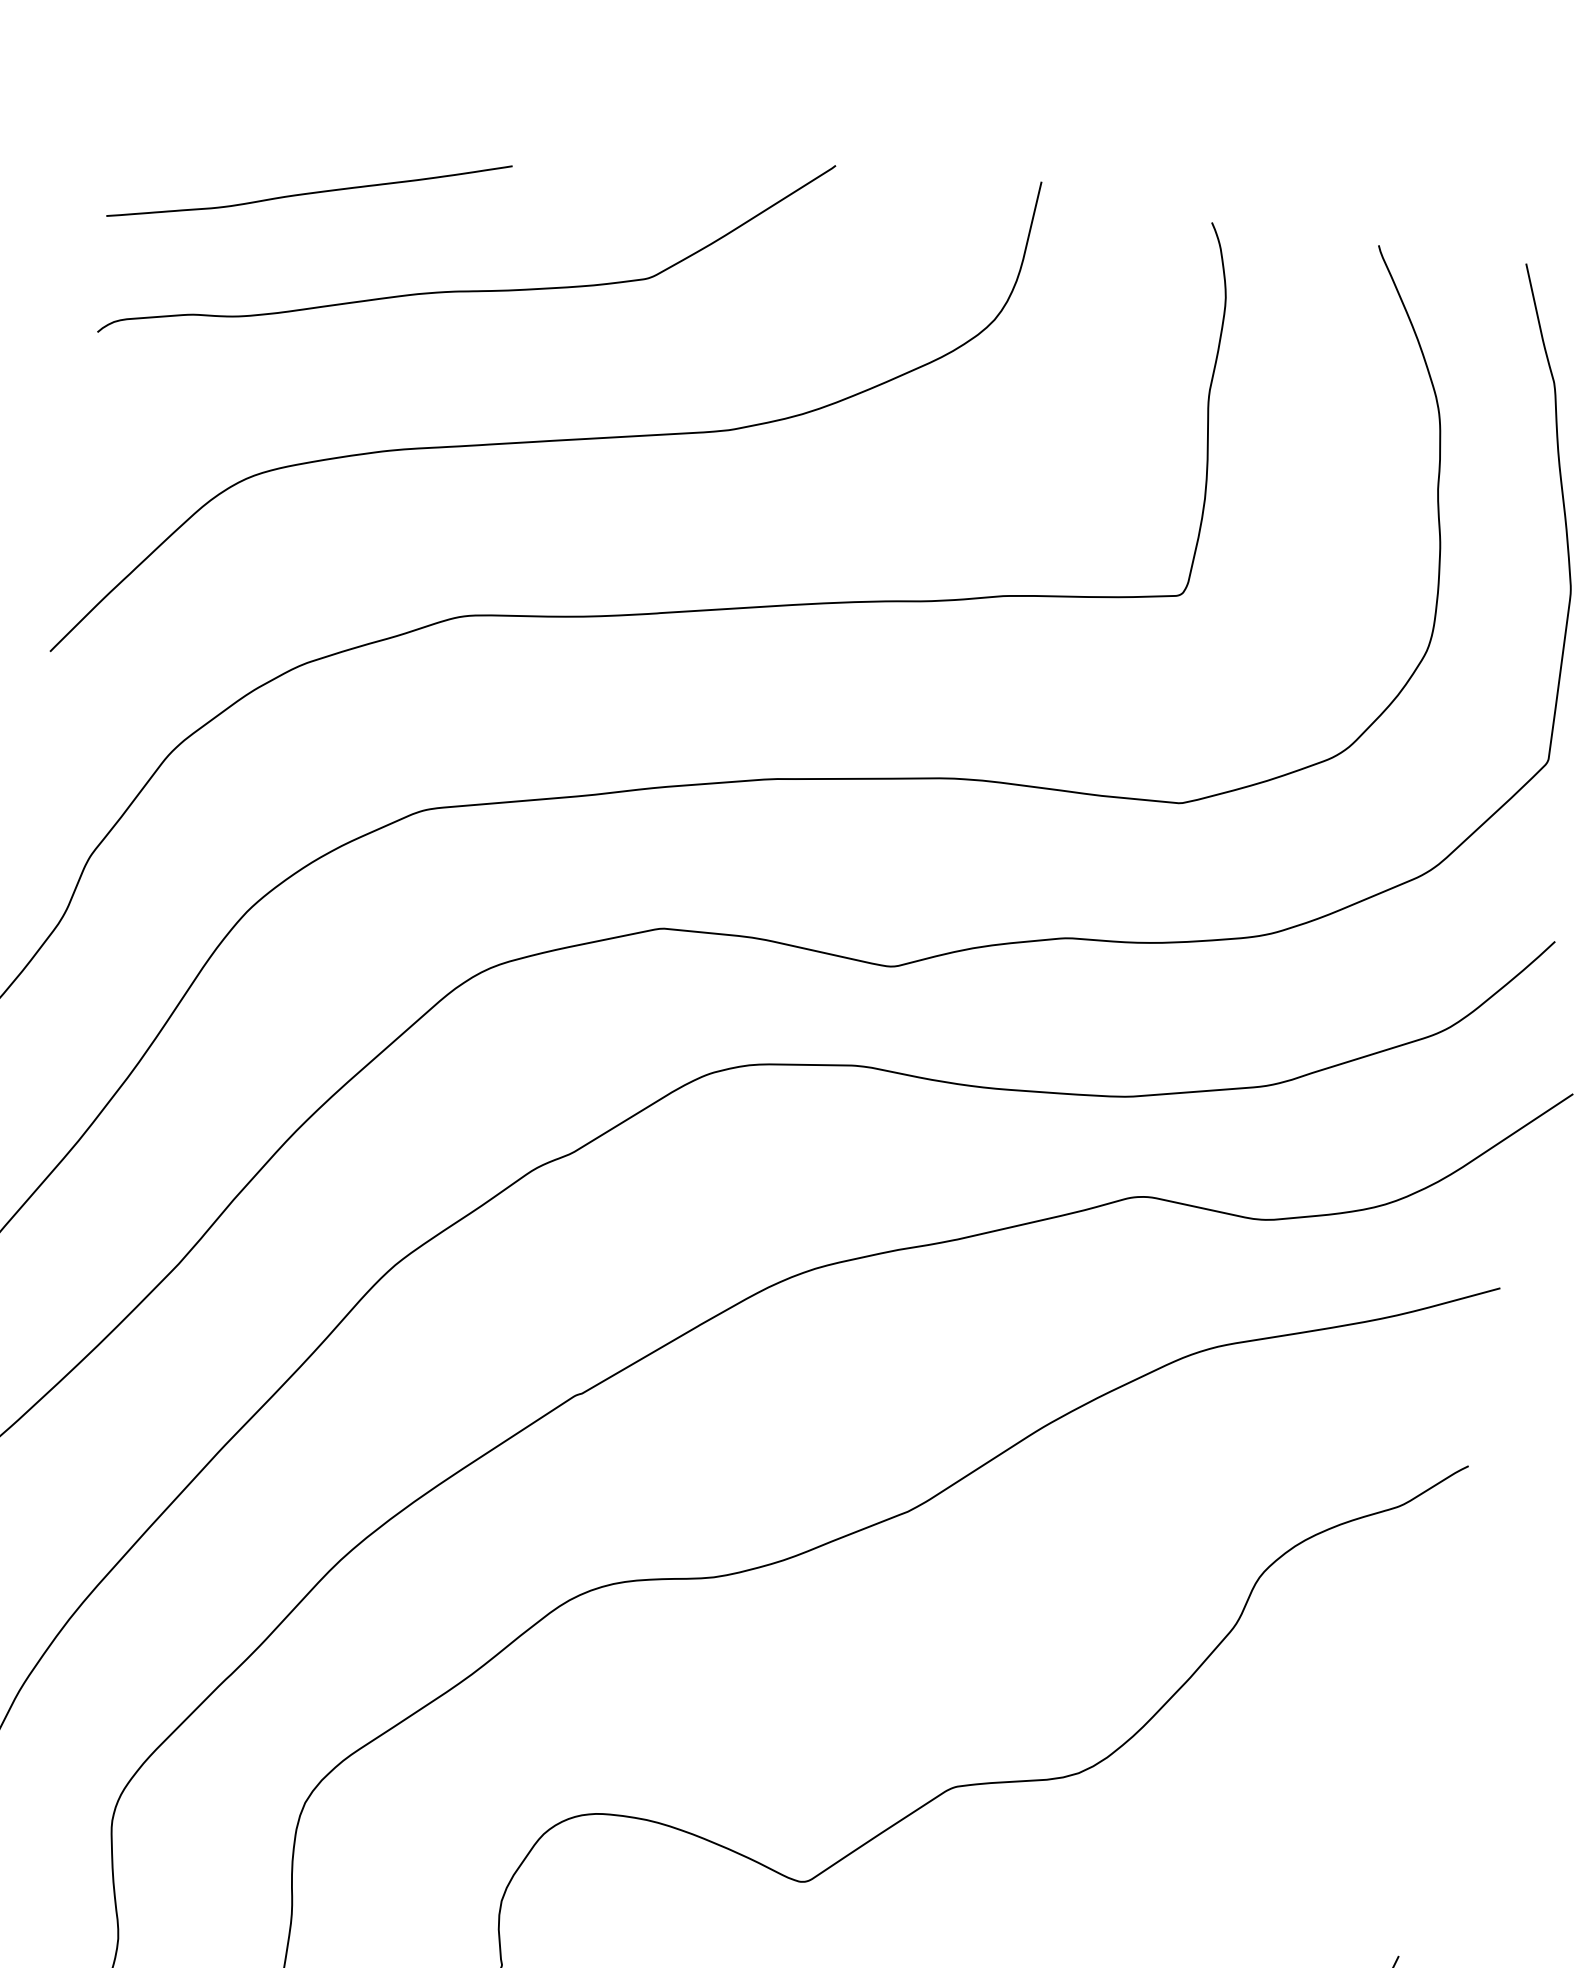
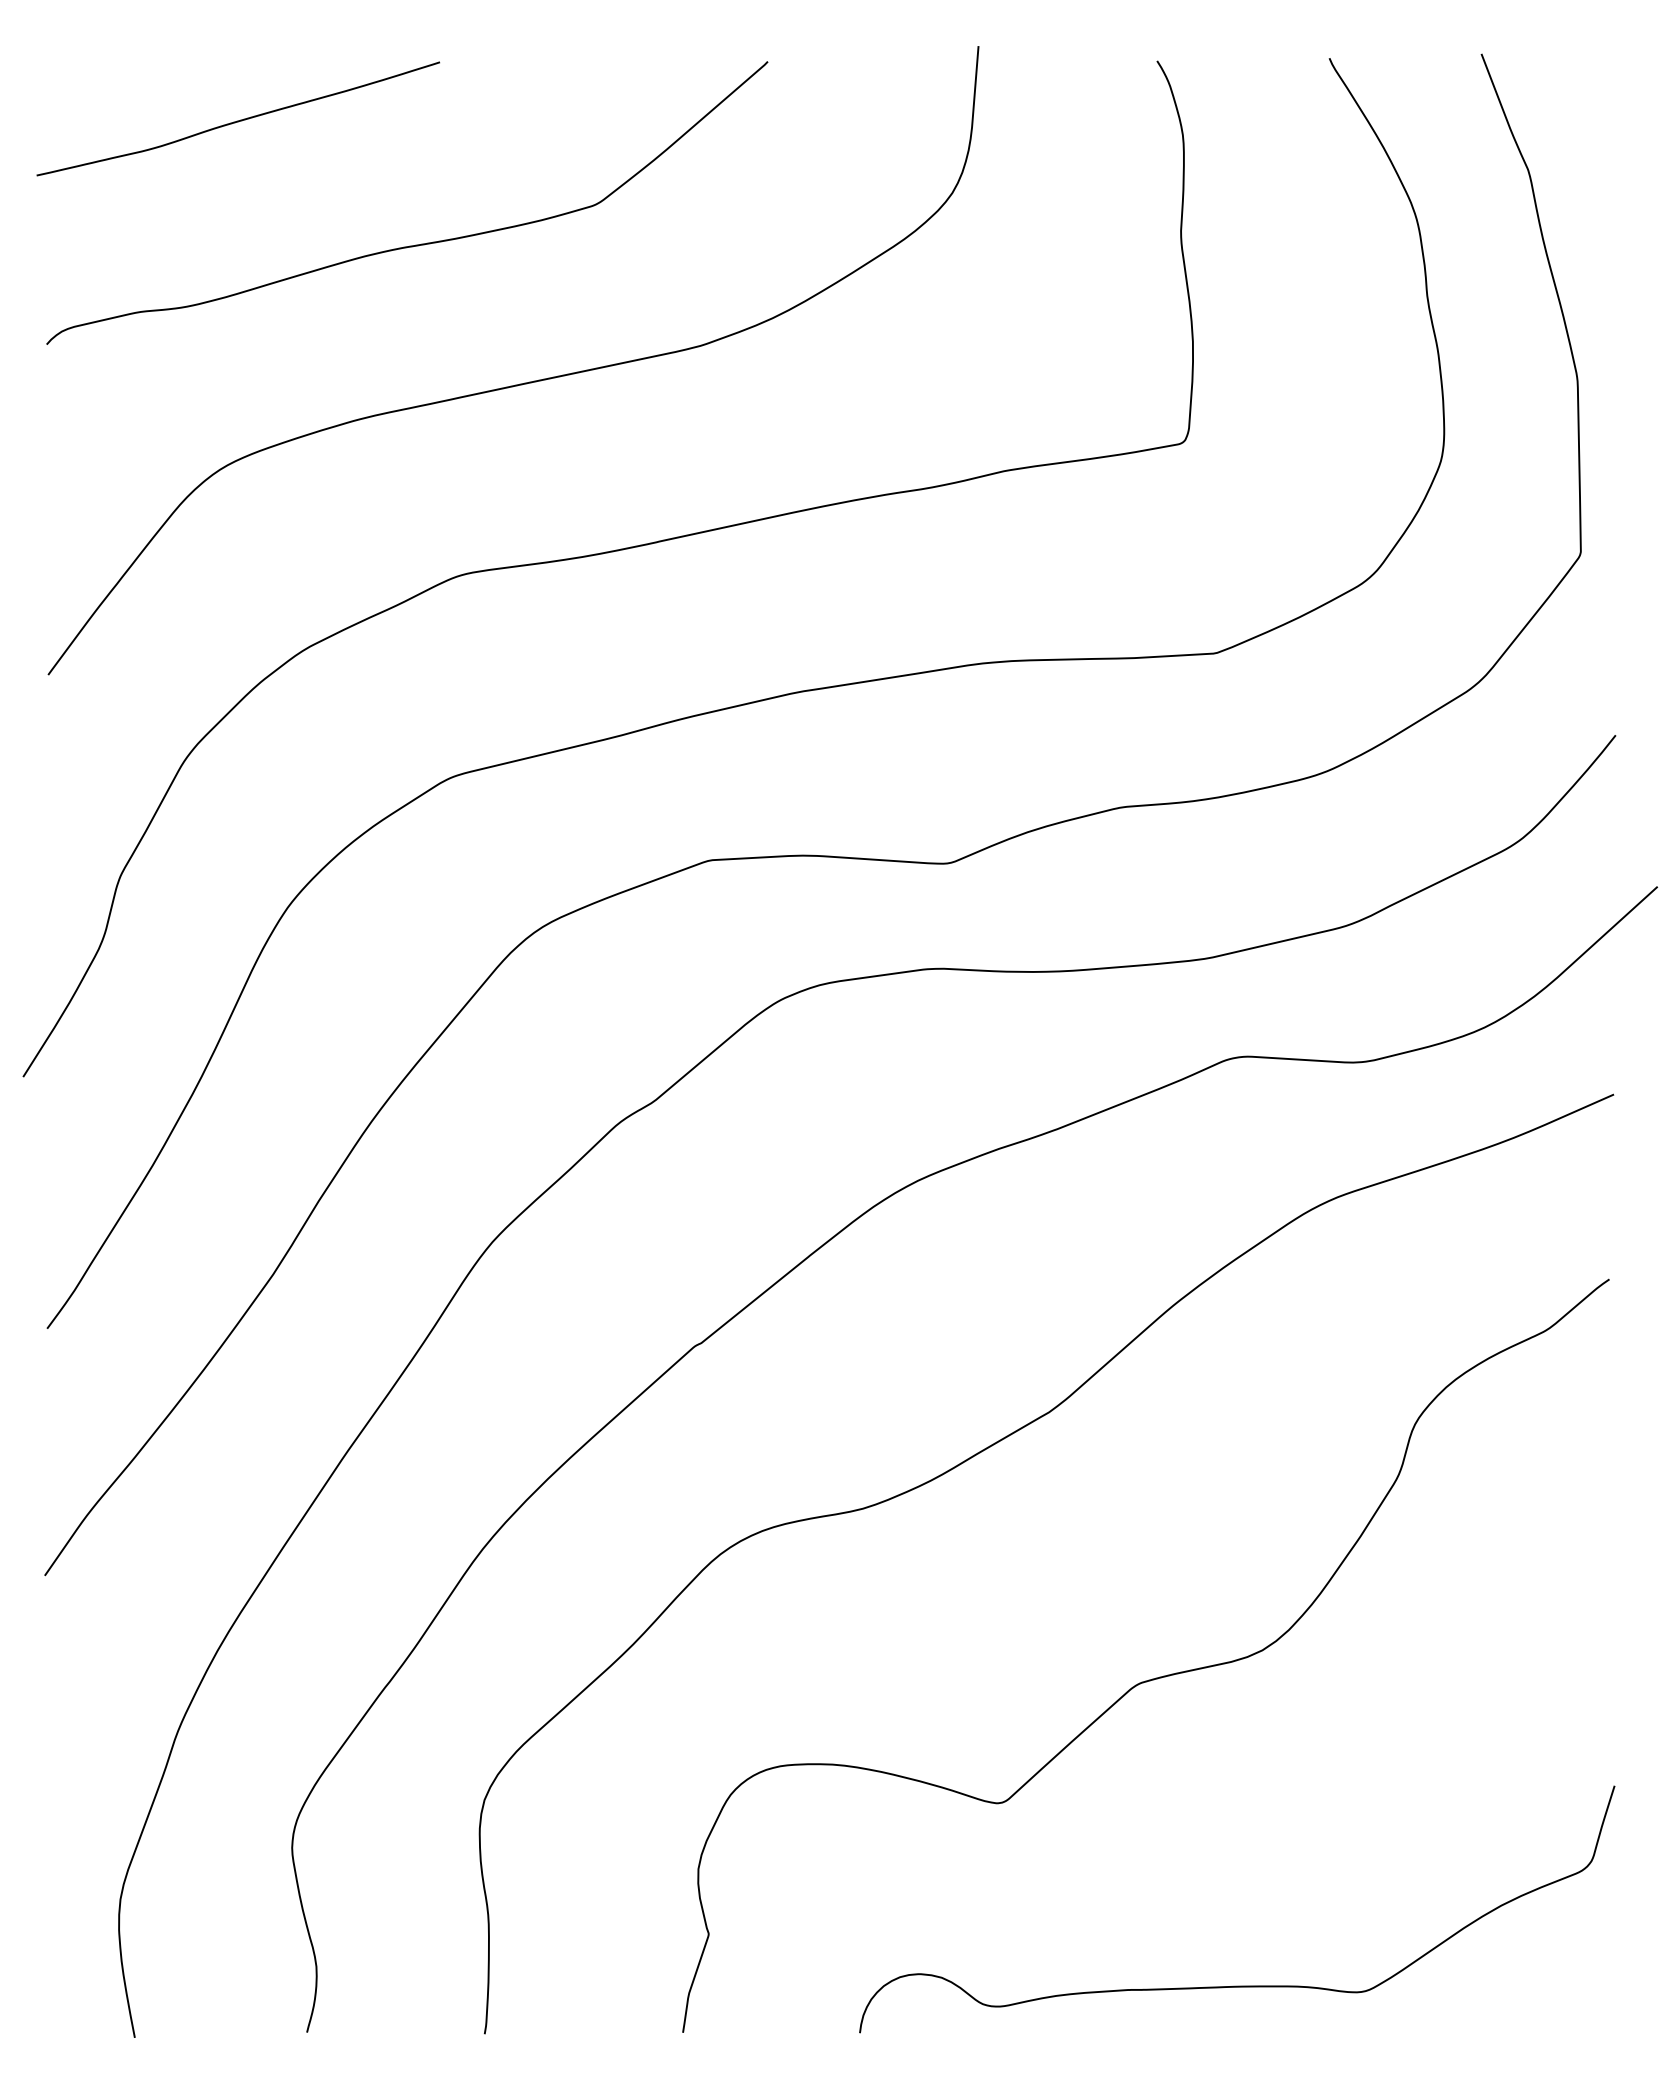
curve: (308, 192) -> (237, 120), moved

